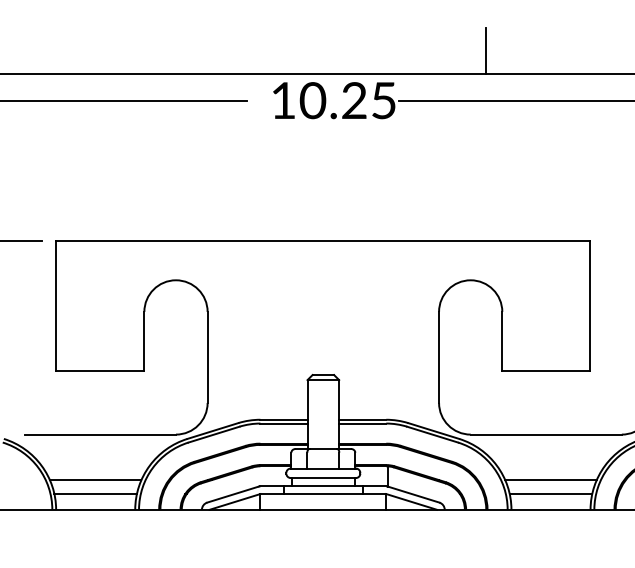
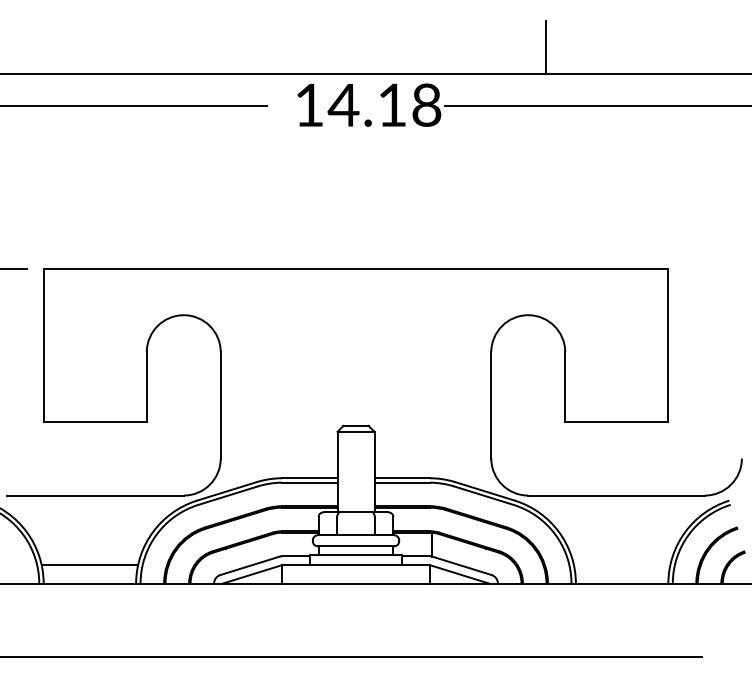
text: (347, 100) -> (384, 104), 10.25 -> 14.18
line: (95, 479) -> (89, 548), removed
line: (550, 479) -> (621, 548), removed
line: (550, 494) -> (621, 565), removed

